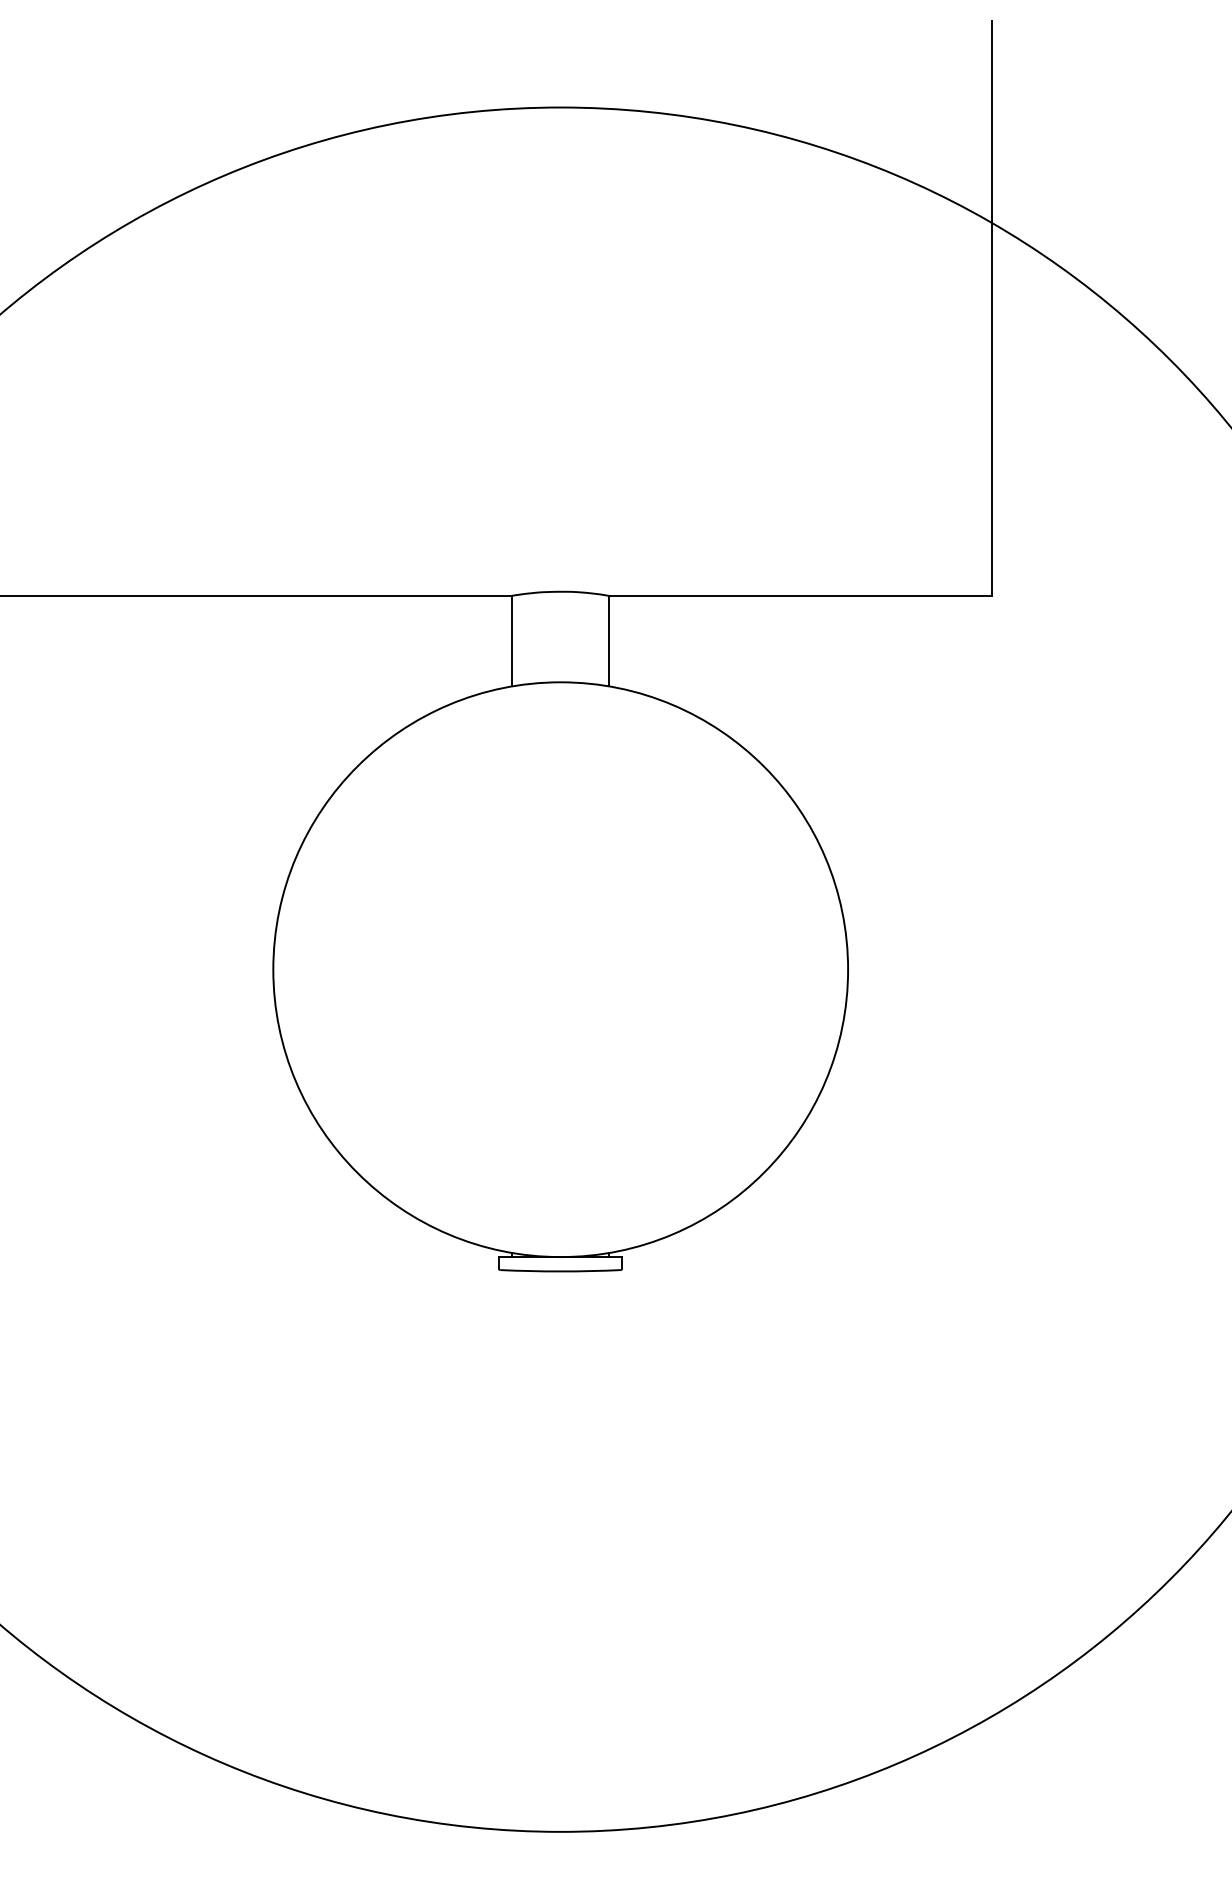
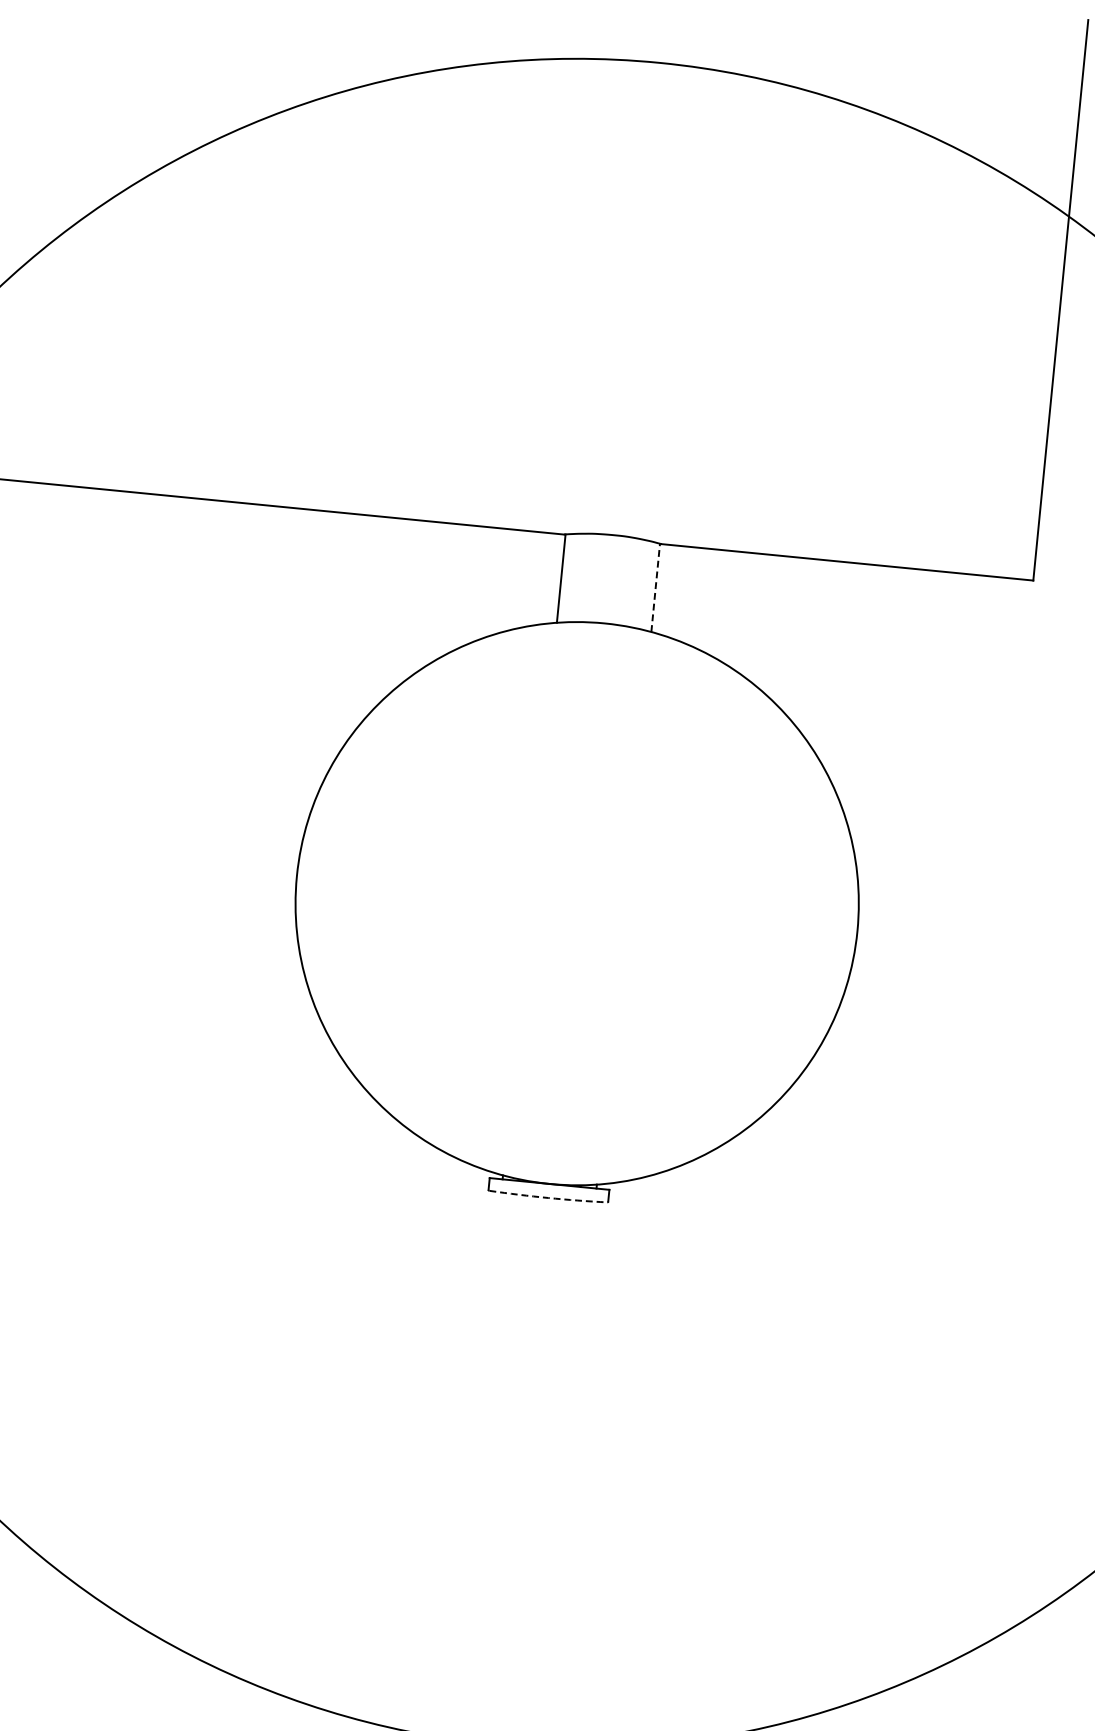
line: (609, 640) -> (656, 587), solid -> dashed
arc: (560, 1271) -> (548, 1198), solid -> dashed

